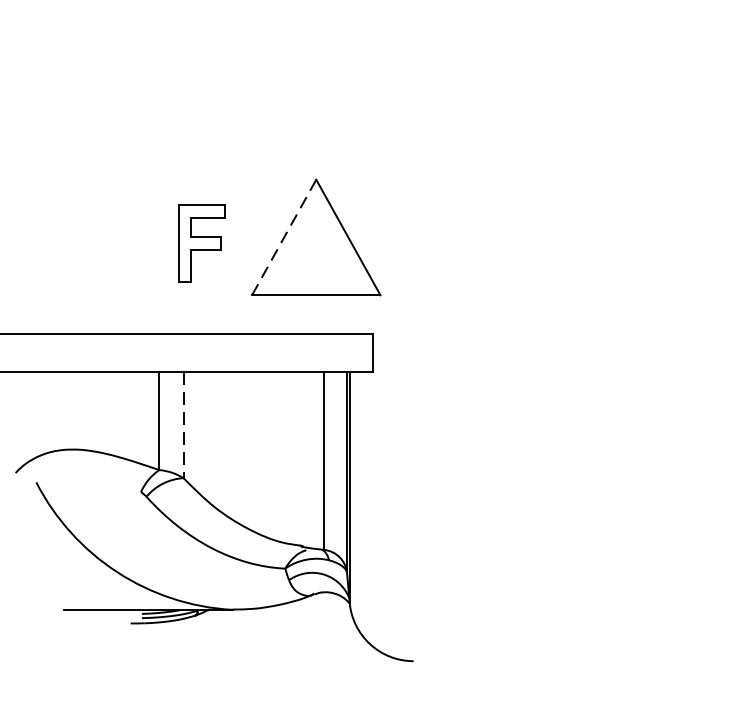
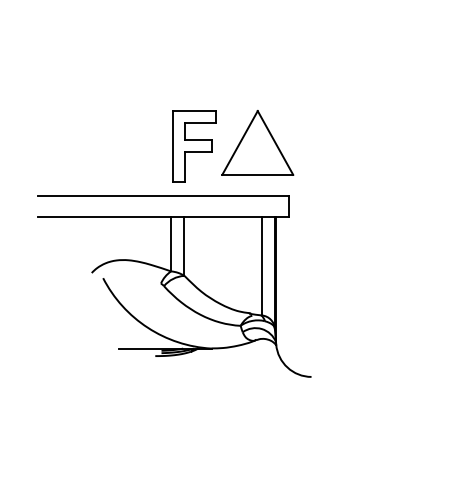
line: (283, 238) -> (239, 143), dashed -> solid
part: (201, 243) -> (194, 146), size x1.67
line: (183, 426) -> (184, 247), dashed -> solid

